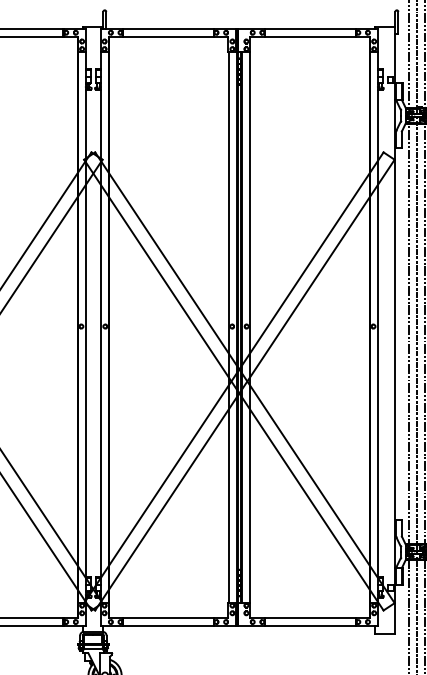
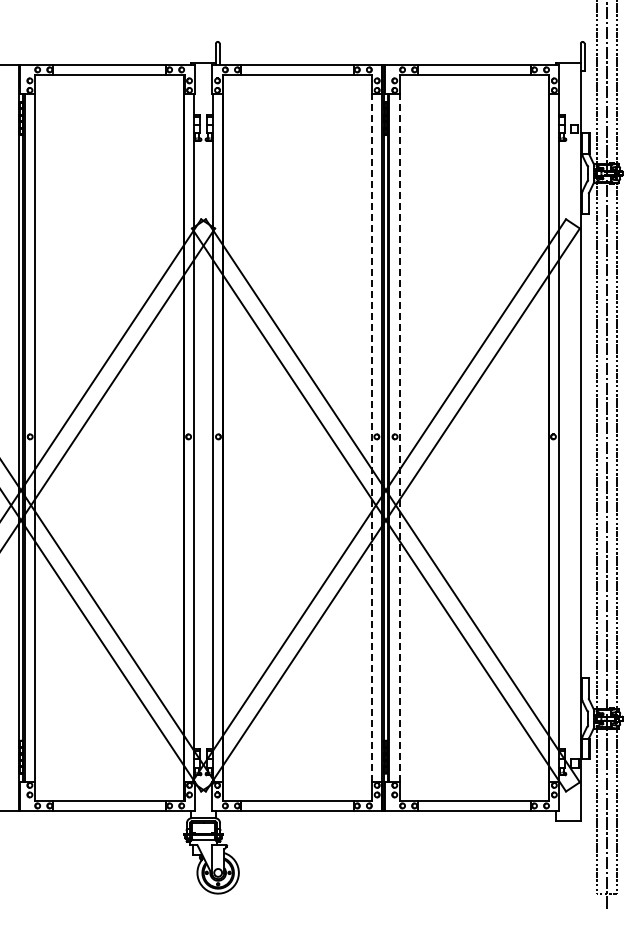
line: (228, 327) -> (372, 437), solid -> dashed
line: (250, 327) -> (399, 437), solid -> dashed

